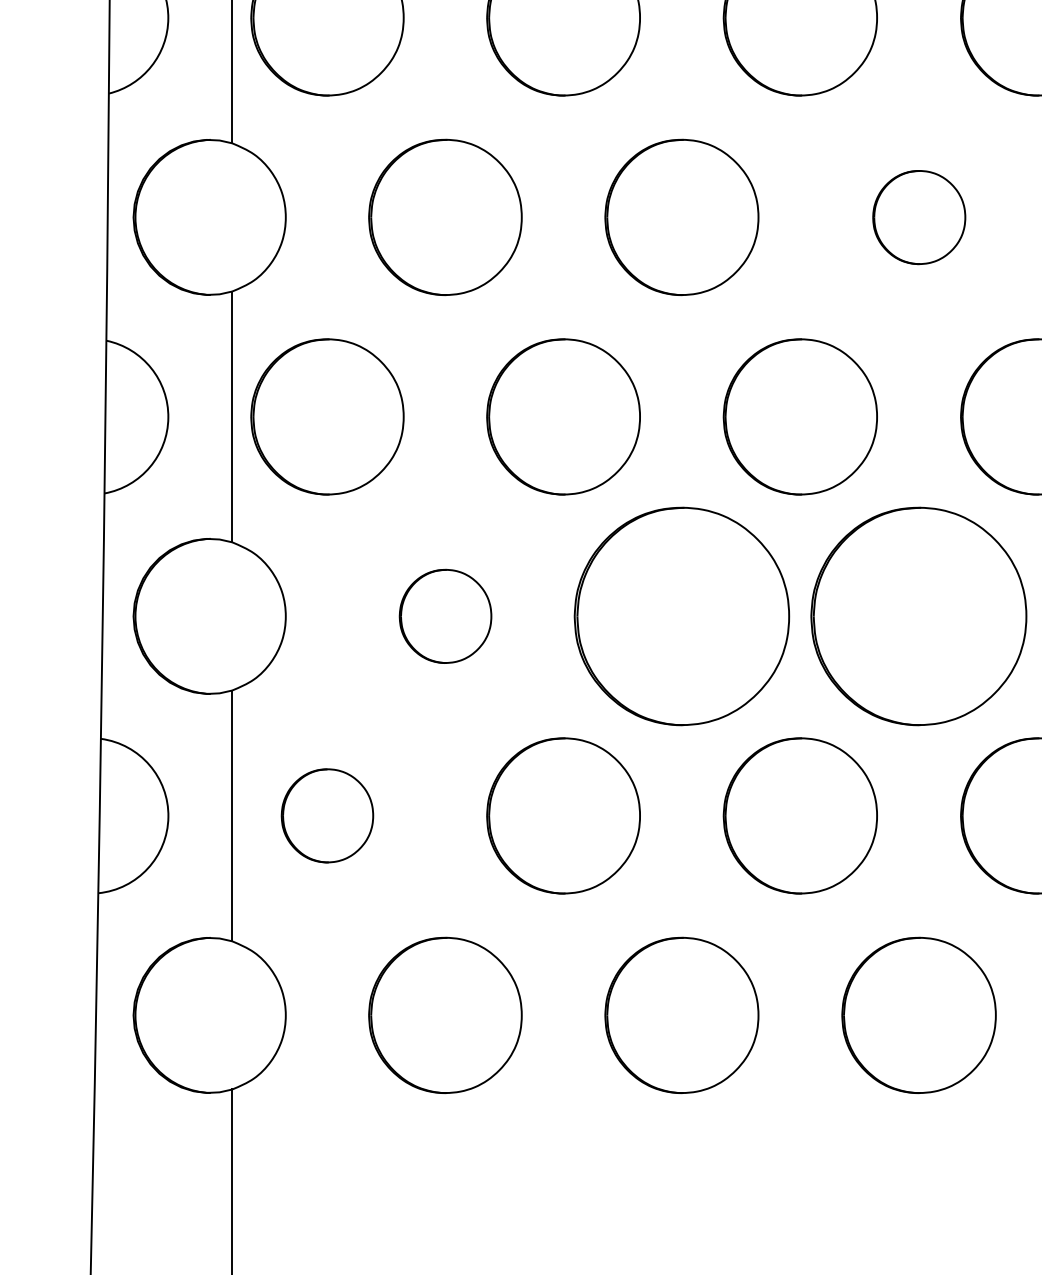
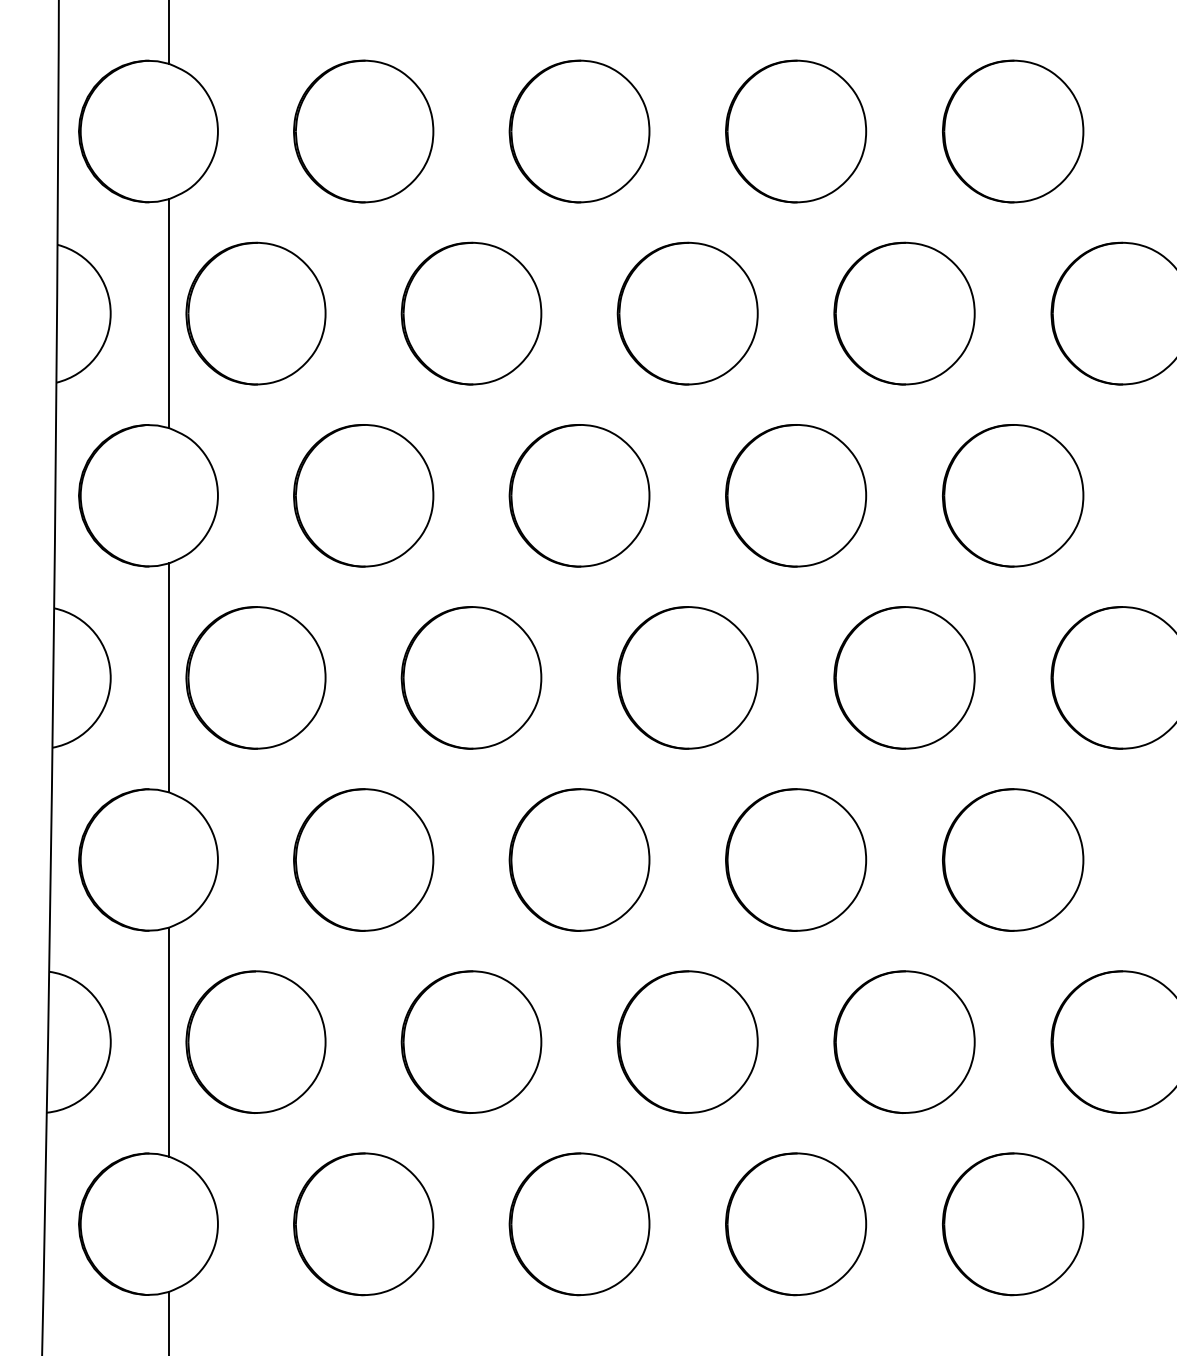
part: (919, 217) -> (796, 495), size x1.67
part: (445, 615) -> (363, 859), size x1.67
part: (681, 615) -> (579, 859), size x0.71
part: (919, 615) -> (796, 859), size x0.71
part: (326, 815) -> (255, 1041), size x1.67

